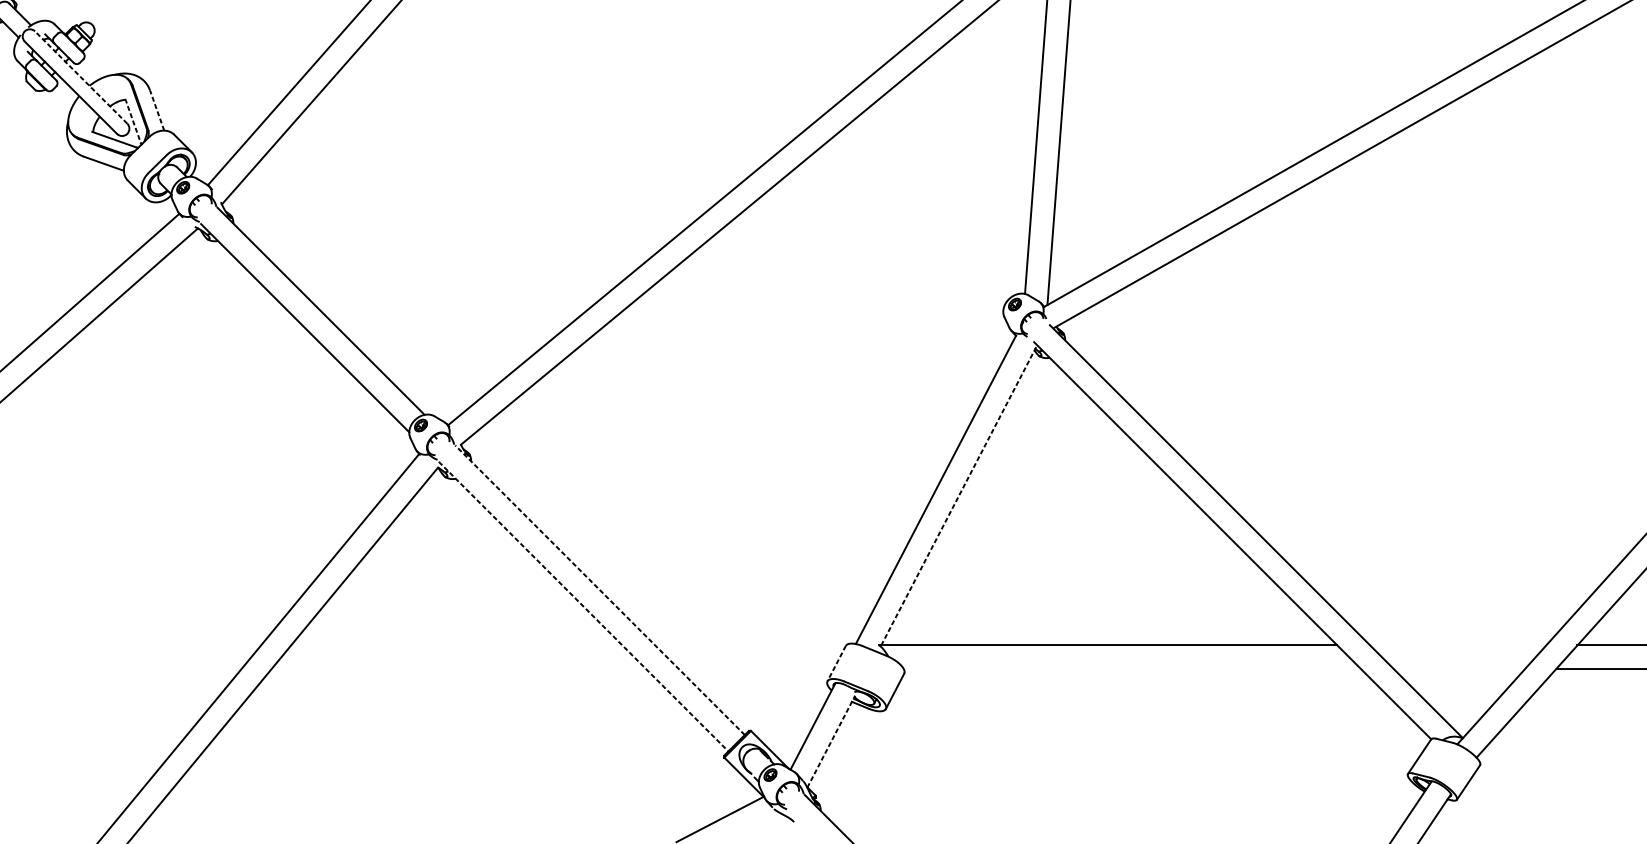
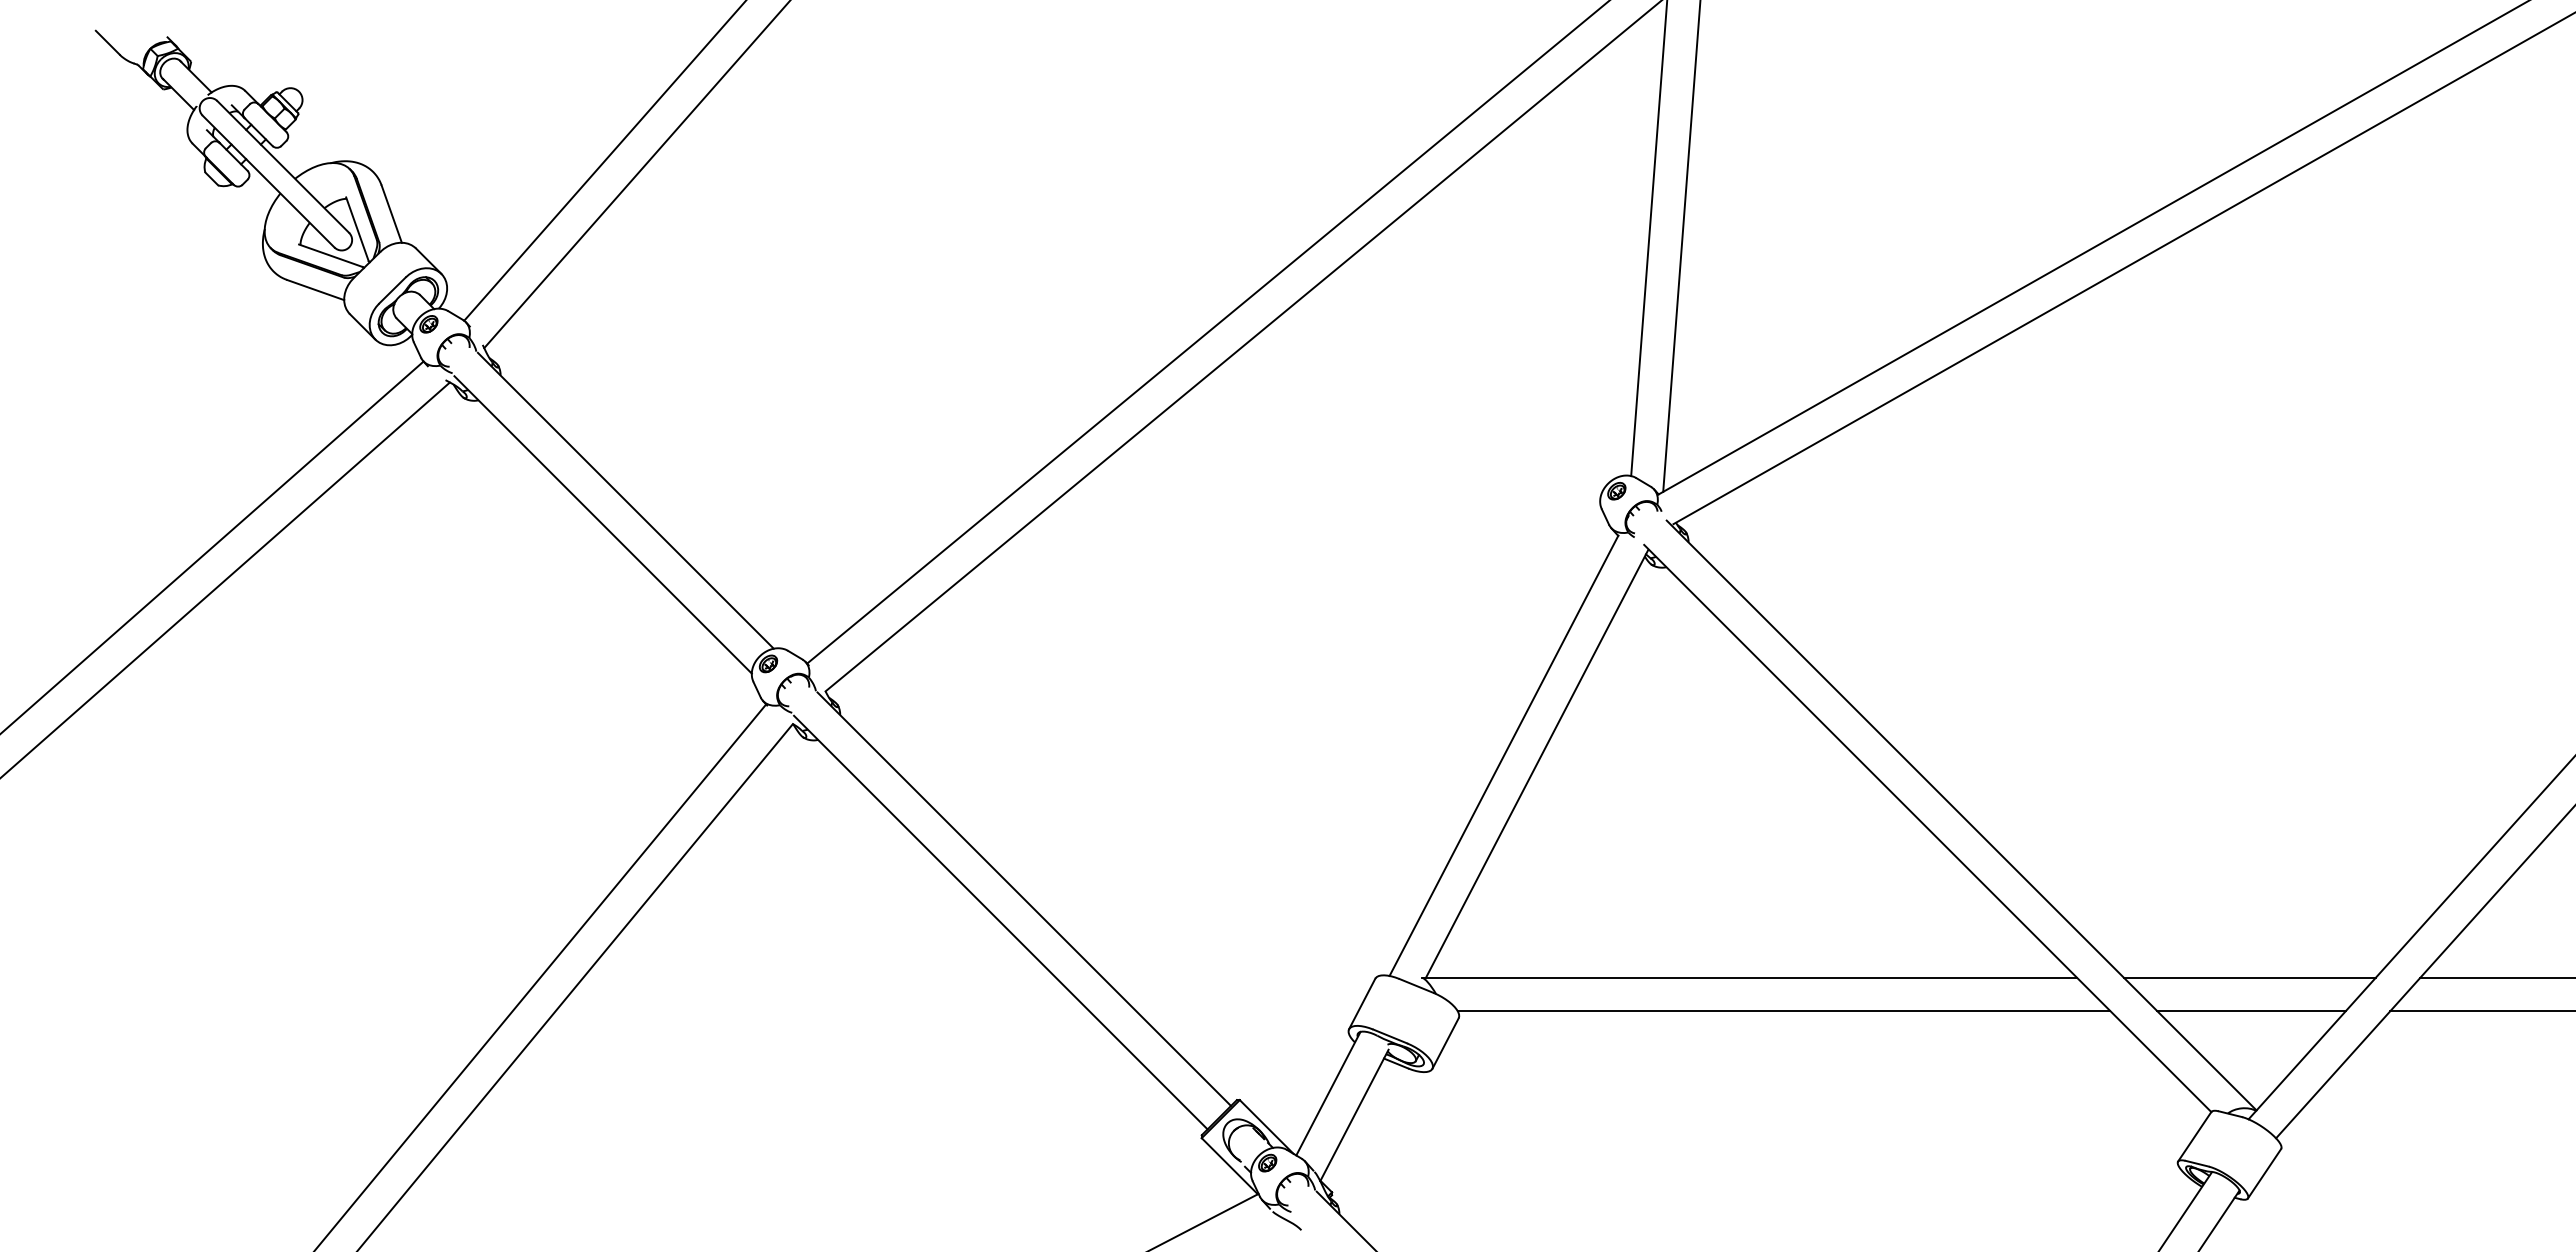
line: (80, 77) -> (282, 166), dashed -> solid
line: (157, 110) -> (391, 213), dashed -> solid
line: (133, 121) -> (357, 229), dashed -> solid
line: (958, 495) -> (1536, 764), dashed -> solid
line: (599, 589) -> (1023, 898), dashed -> solid
line: (584, 606) -> (1001, 922), dashed -> solid
line: (1457, 645) -> (2249, 977), added
line: (836, 663) -> (1361, 1004), dashed -> solid
line: (1131, 668) -> (1783, 1011), added
line: (1459, 668) -> (2251, 1011), added
line: (831, 741) -> (1354, 1115), dashed -> solid

